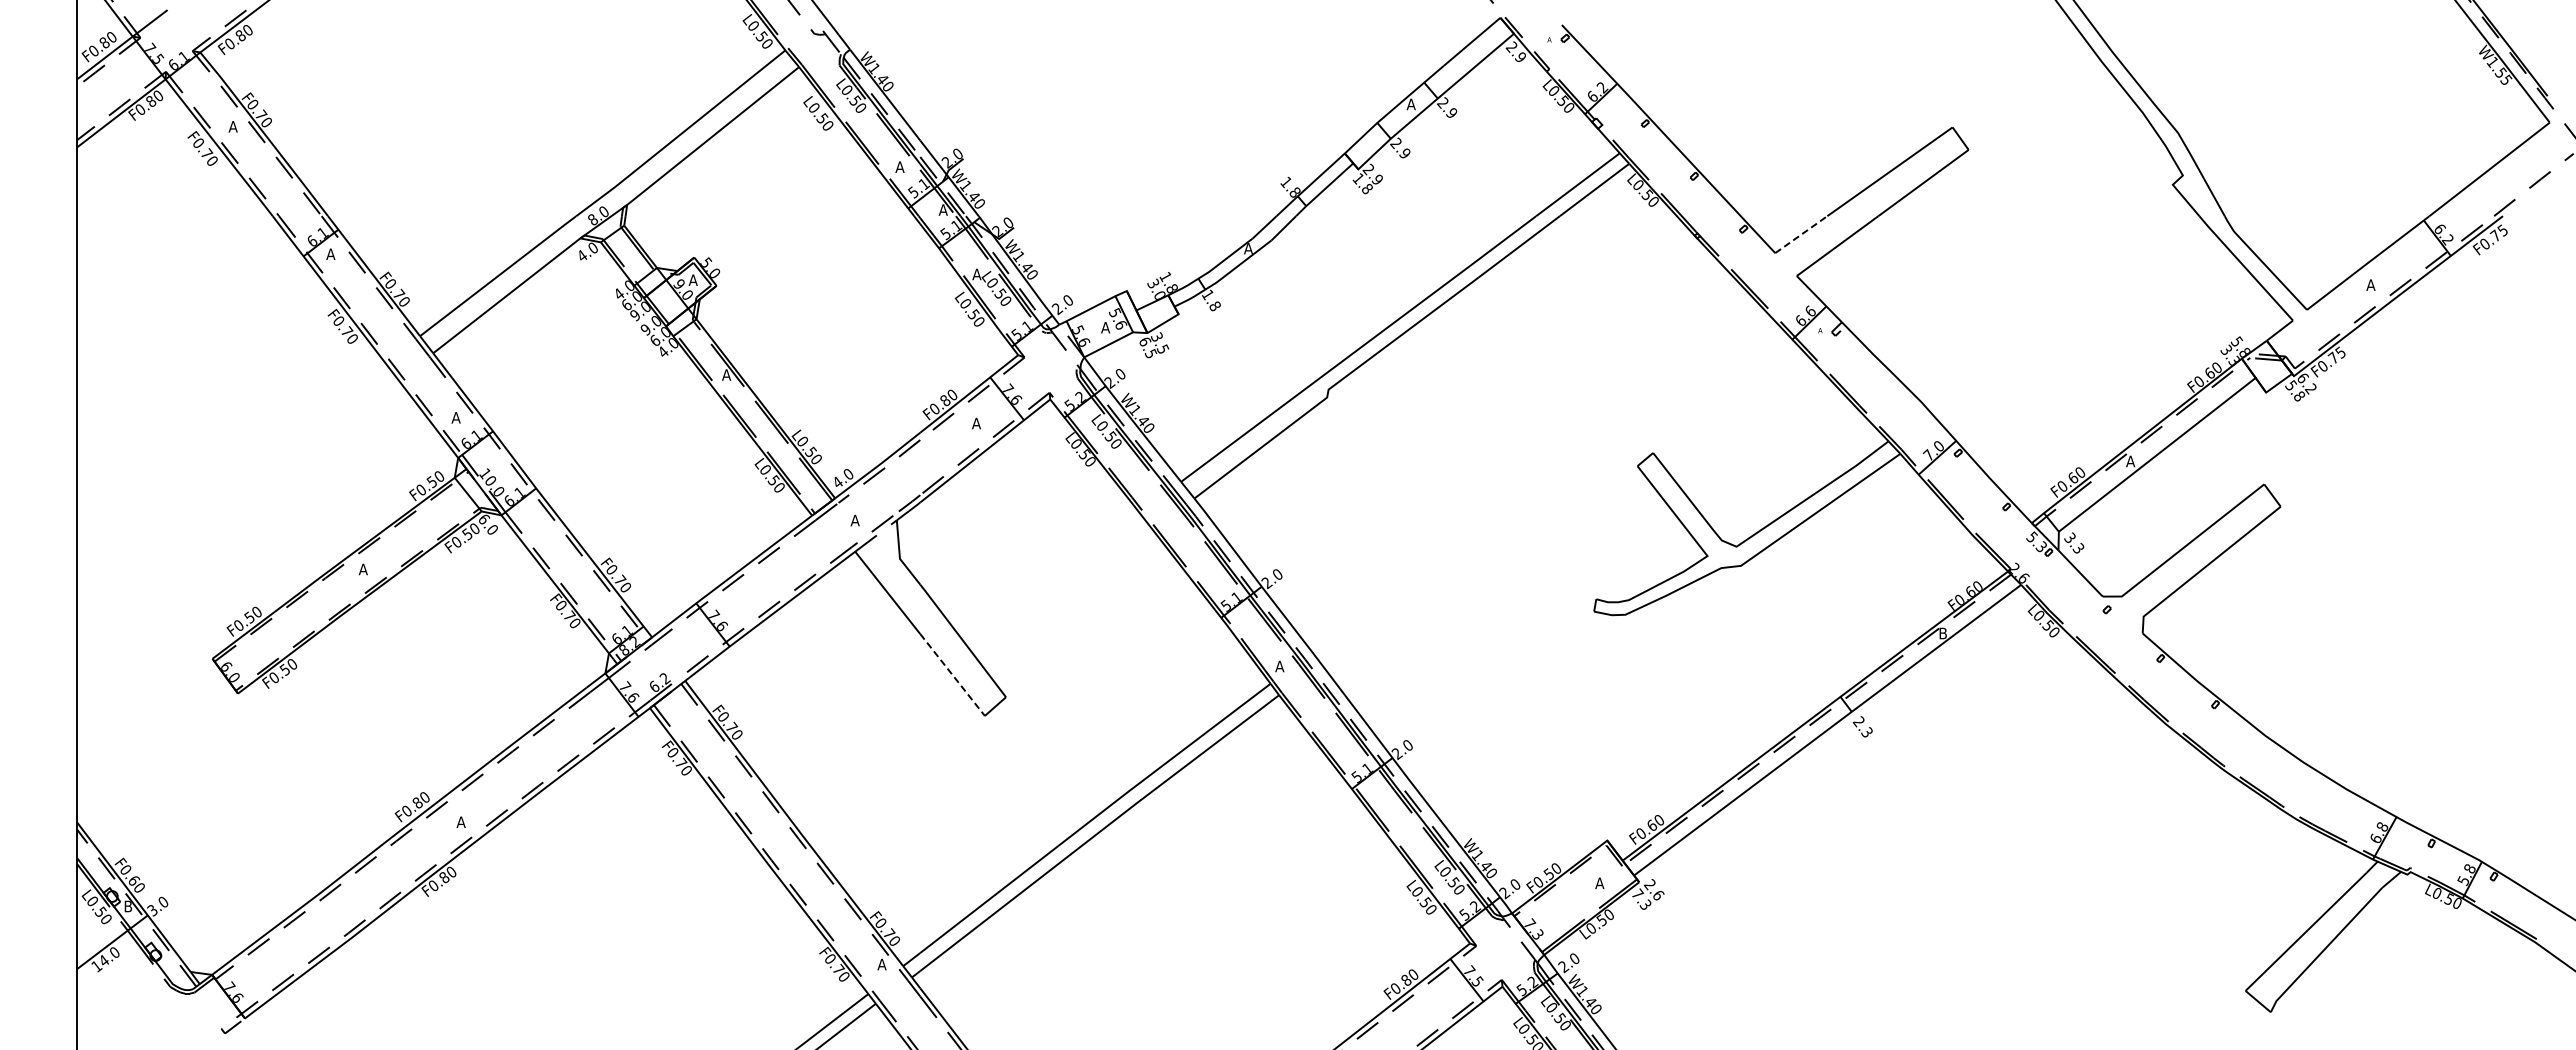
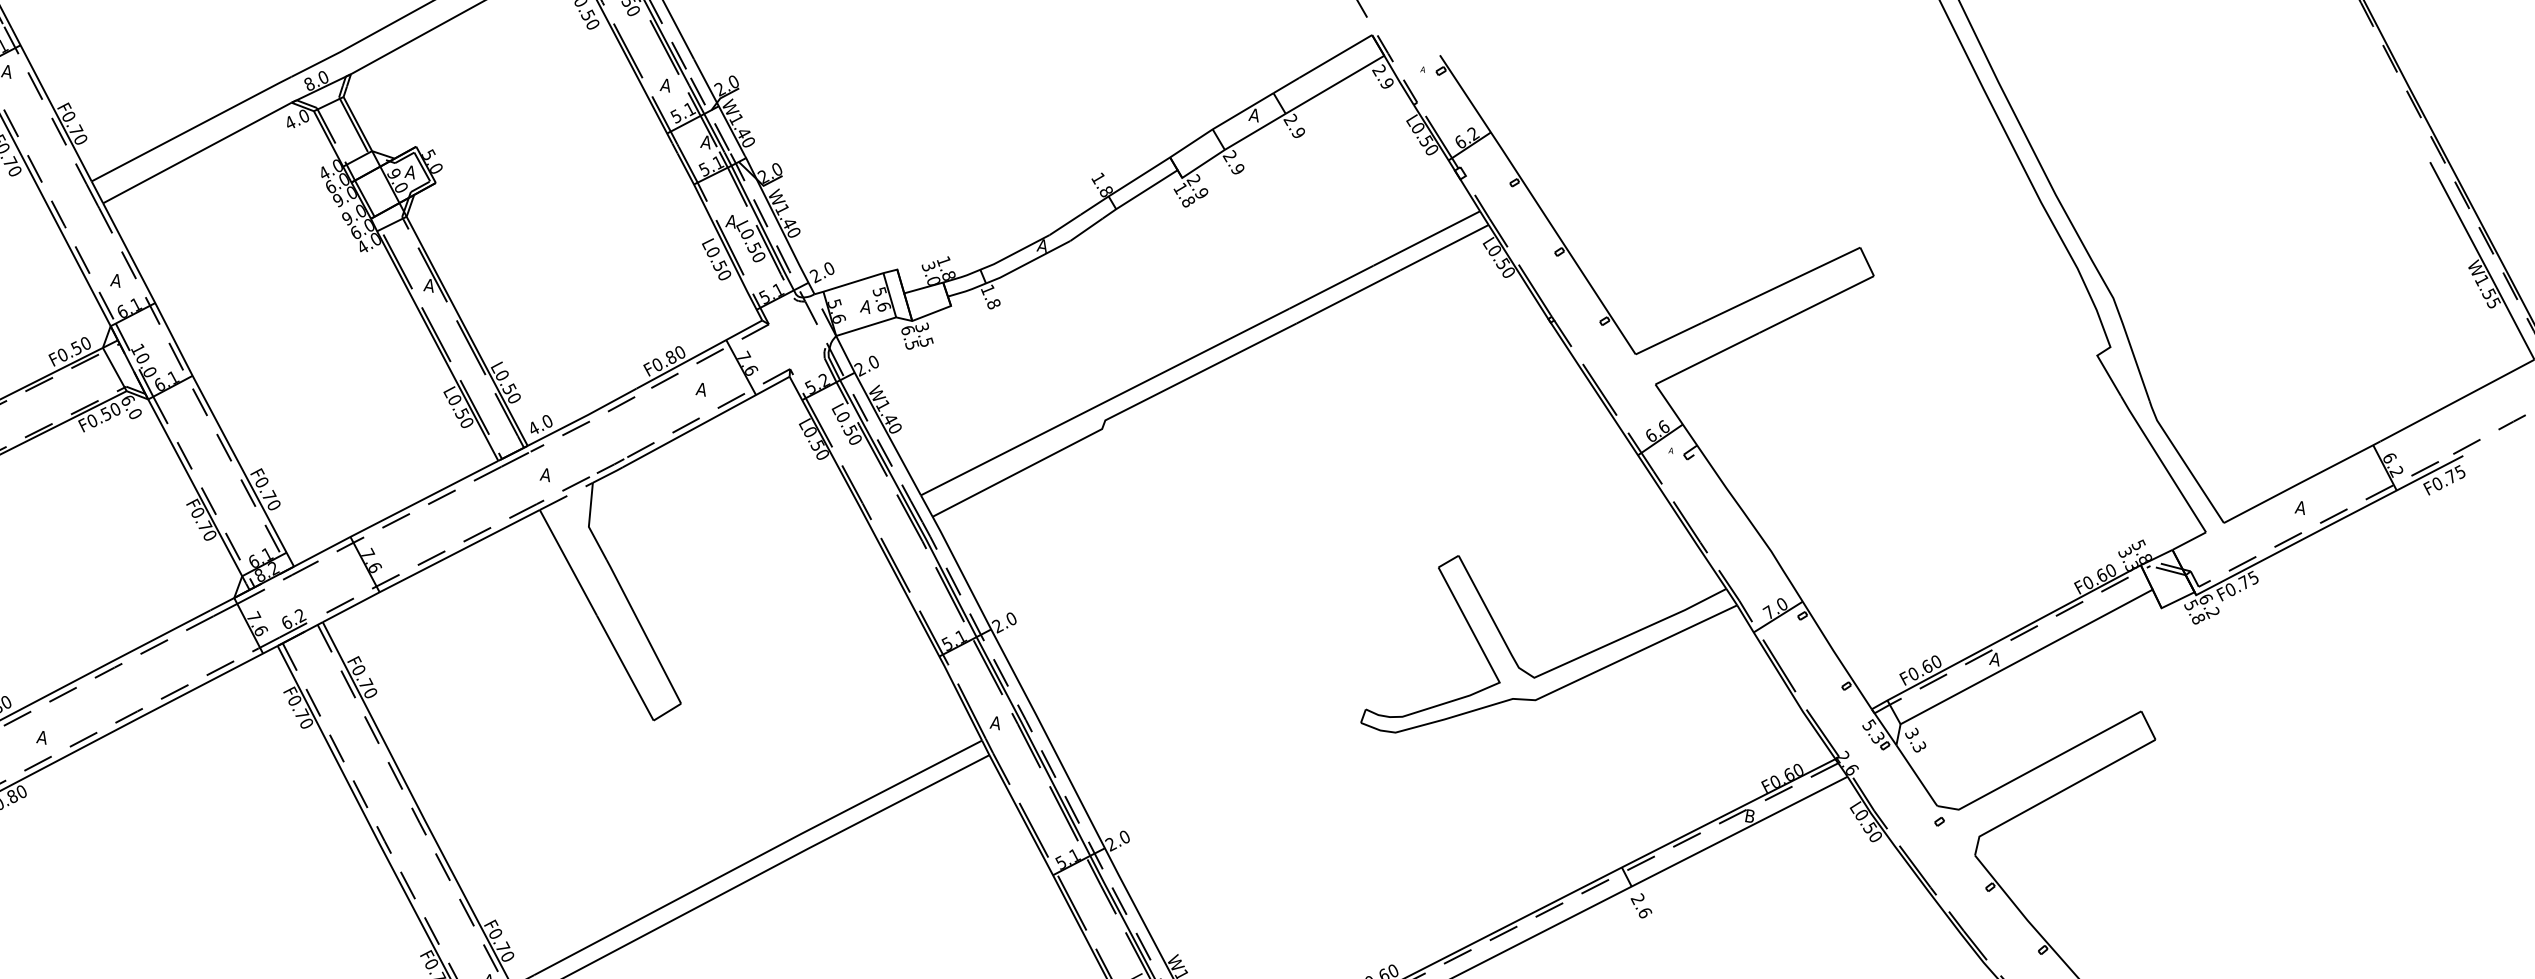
line: (1801, 234) -> (1668, 338), dashed -> solid
line: (952, 675) -> (625, 668), dashed -> solid
text: (1867, 732) -> (1645, 912), 2.3 -> 2.6

